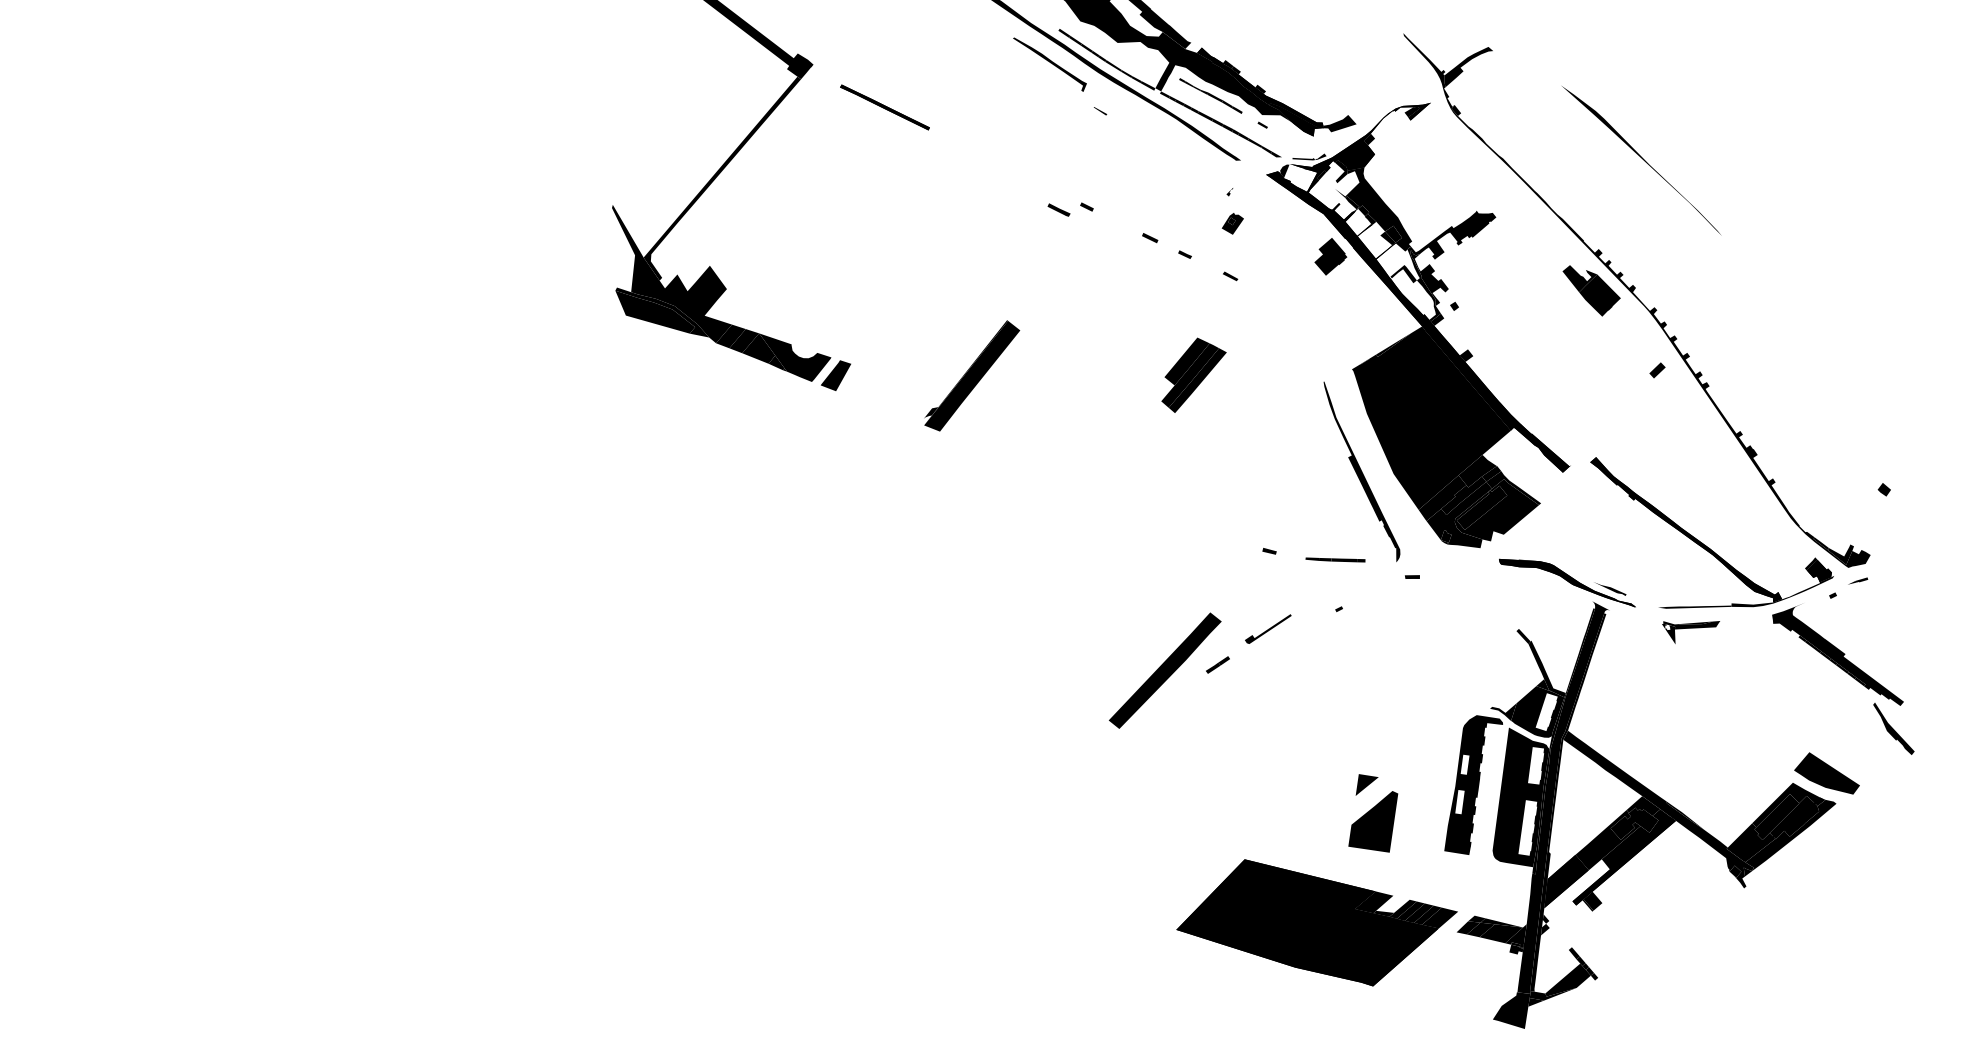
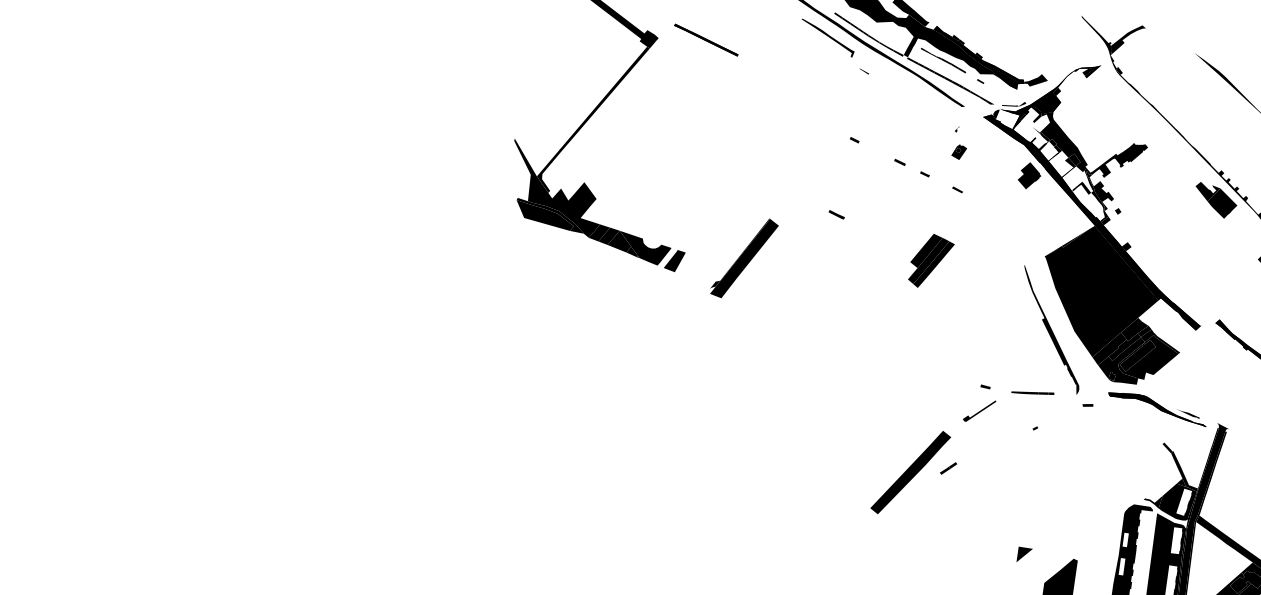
line: (884, 107) -> (705, 40), moved
part: (1058, 209) -> (836, 214), moved
part: (972, 375) -> (744, 258), moved
part: (1567, 582) -> (1157, 409), moved
part: (1268, 628) -> (979, 410), moved
part: (1366, 784) -> (1024, 554), moved

